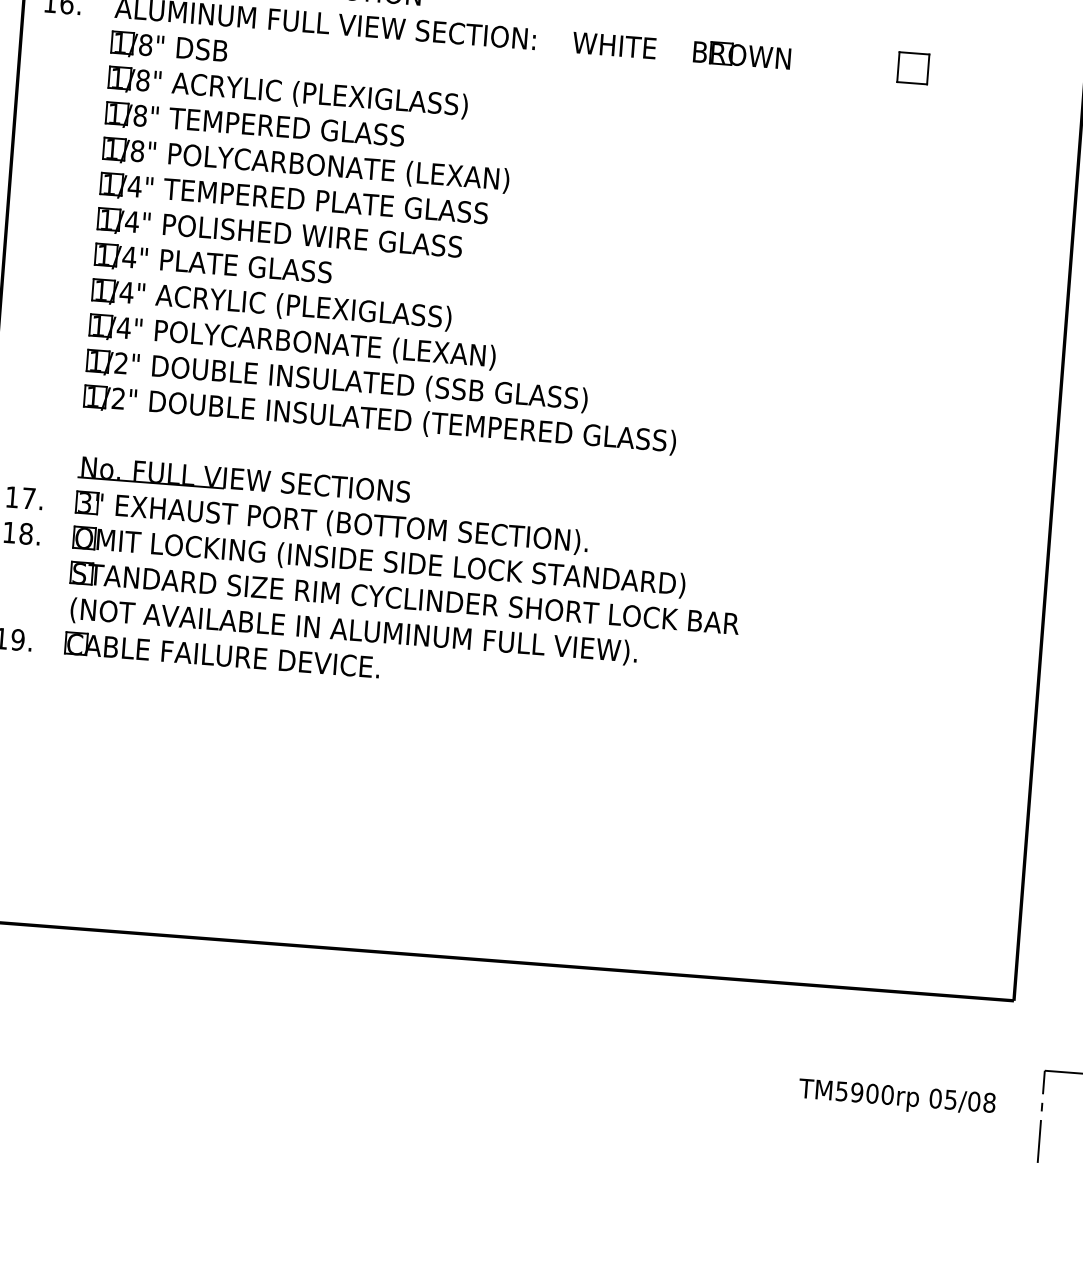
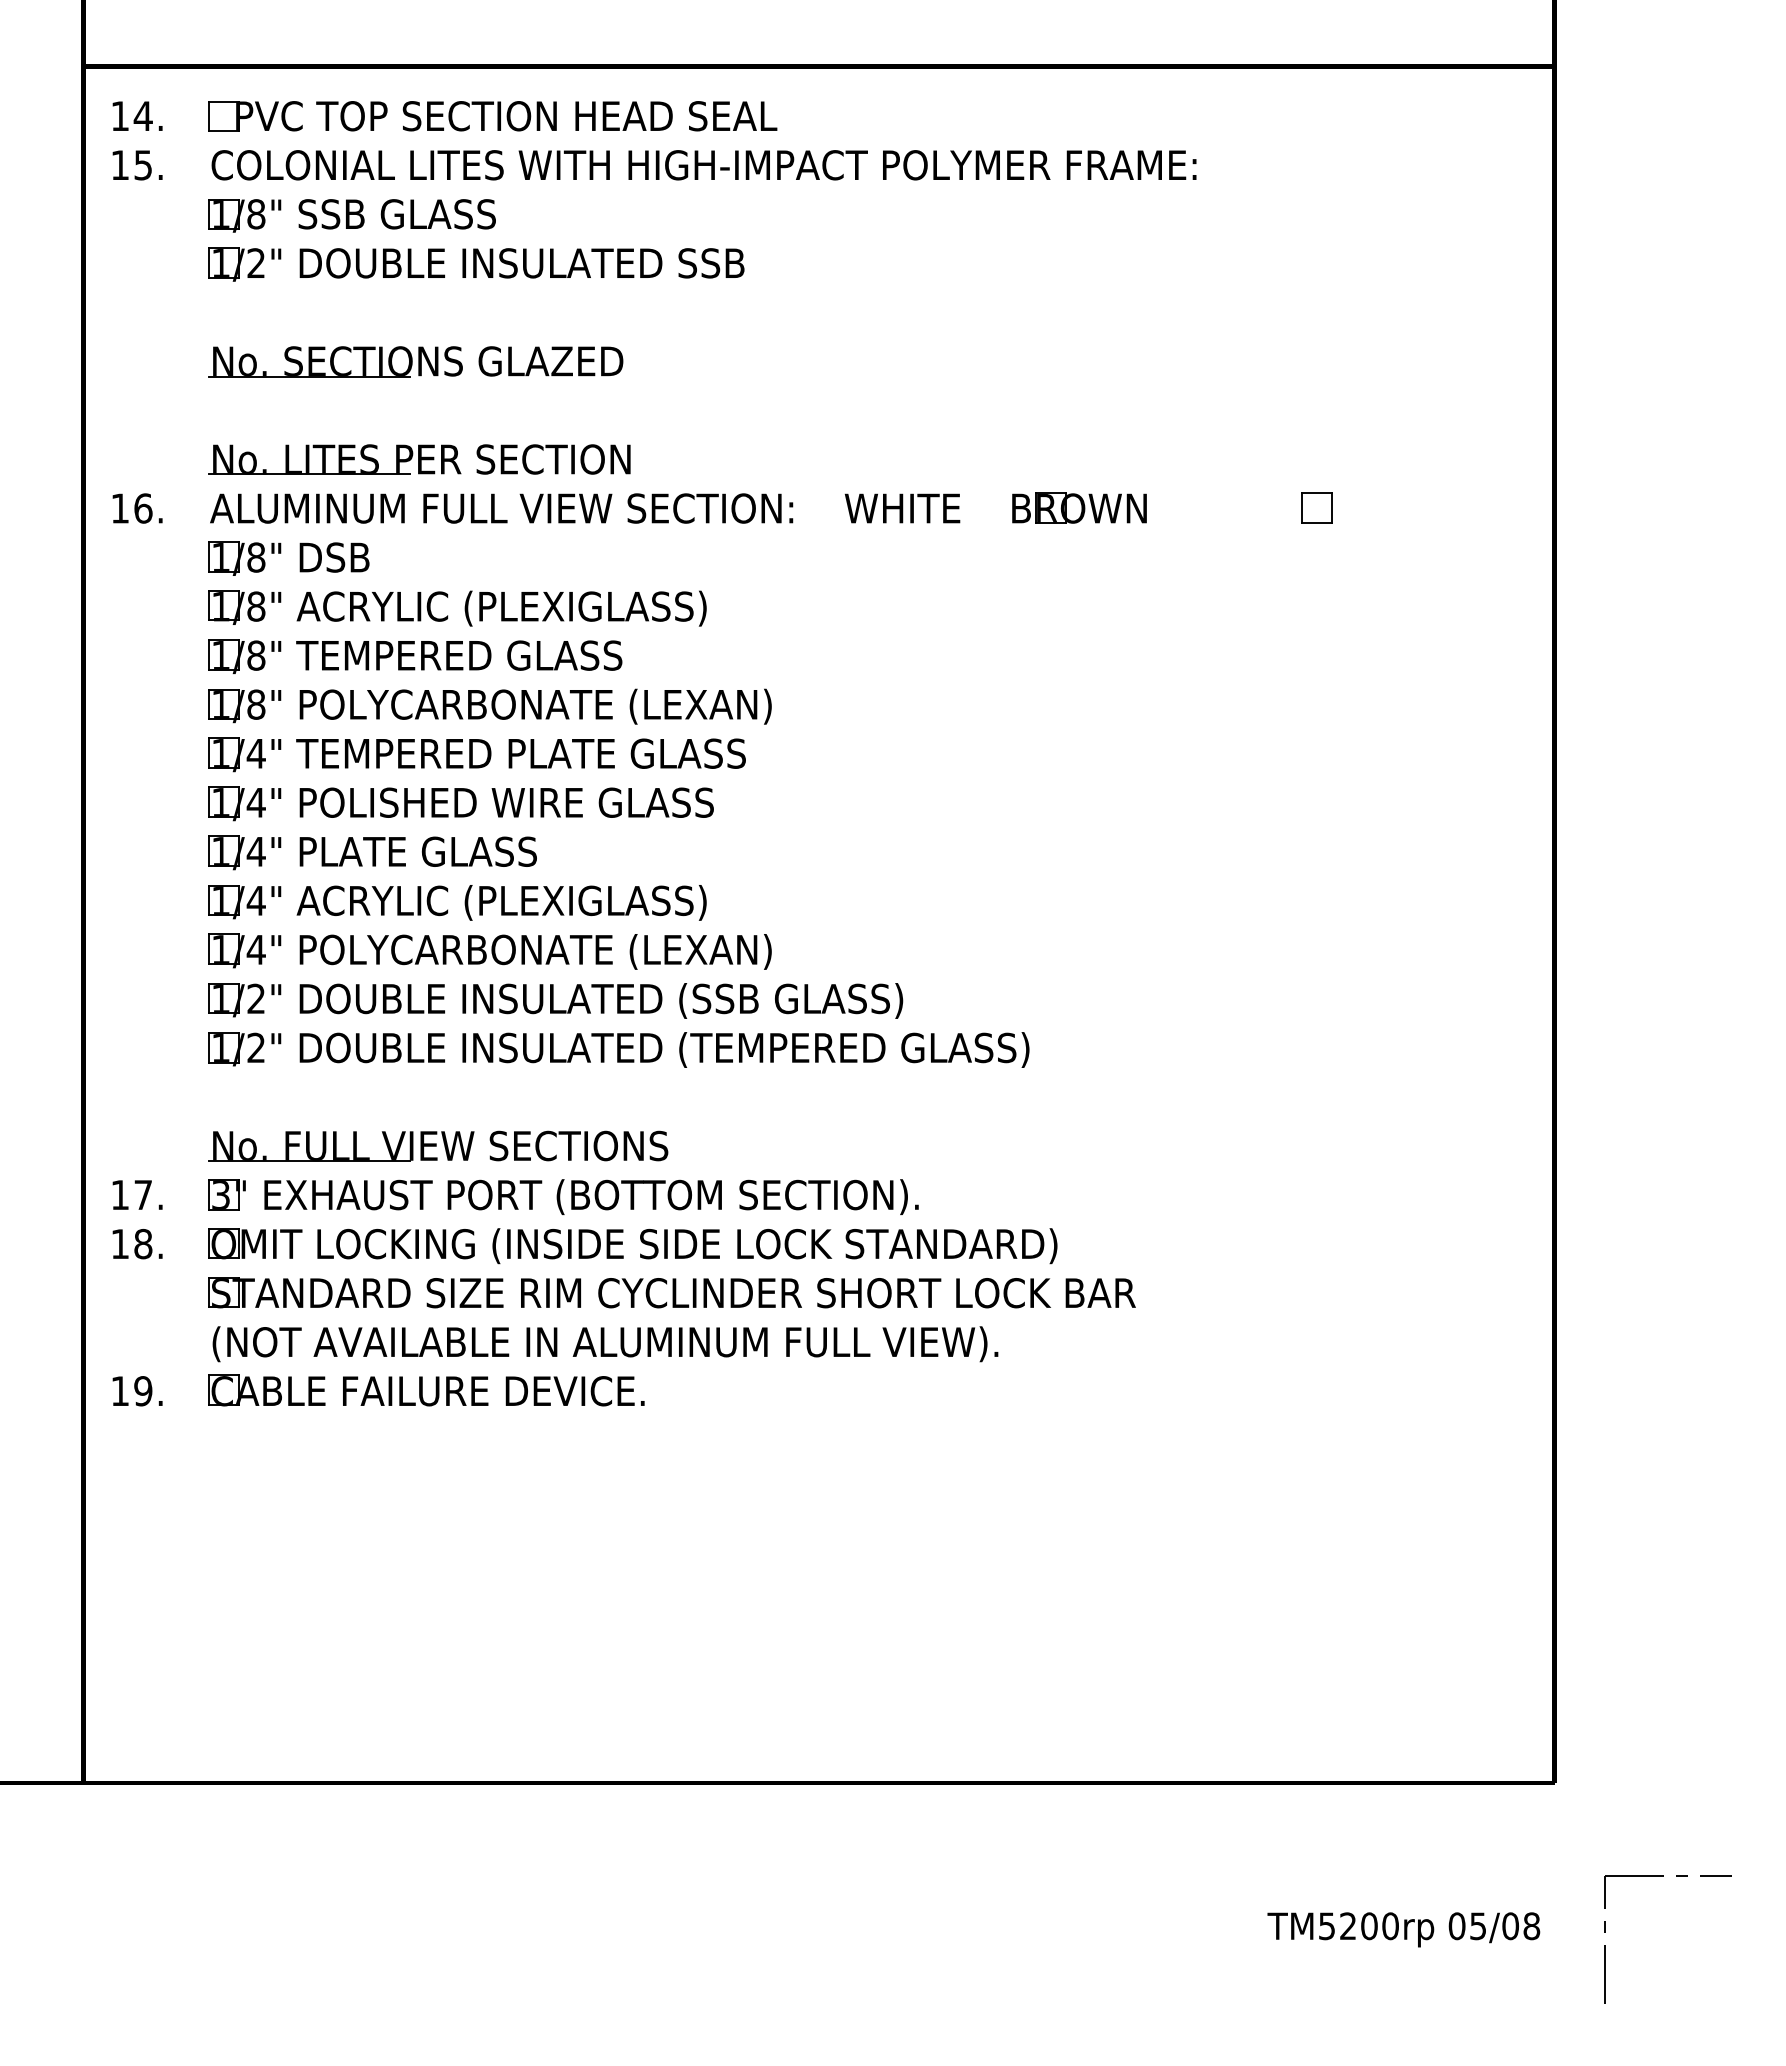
part: (913, 67) -> (1316, 507), size x0.71
text: (856, 1092) -> (1347, 1926), TM5900rp -> TM5200rp

